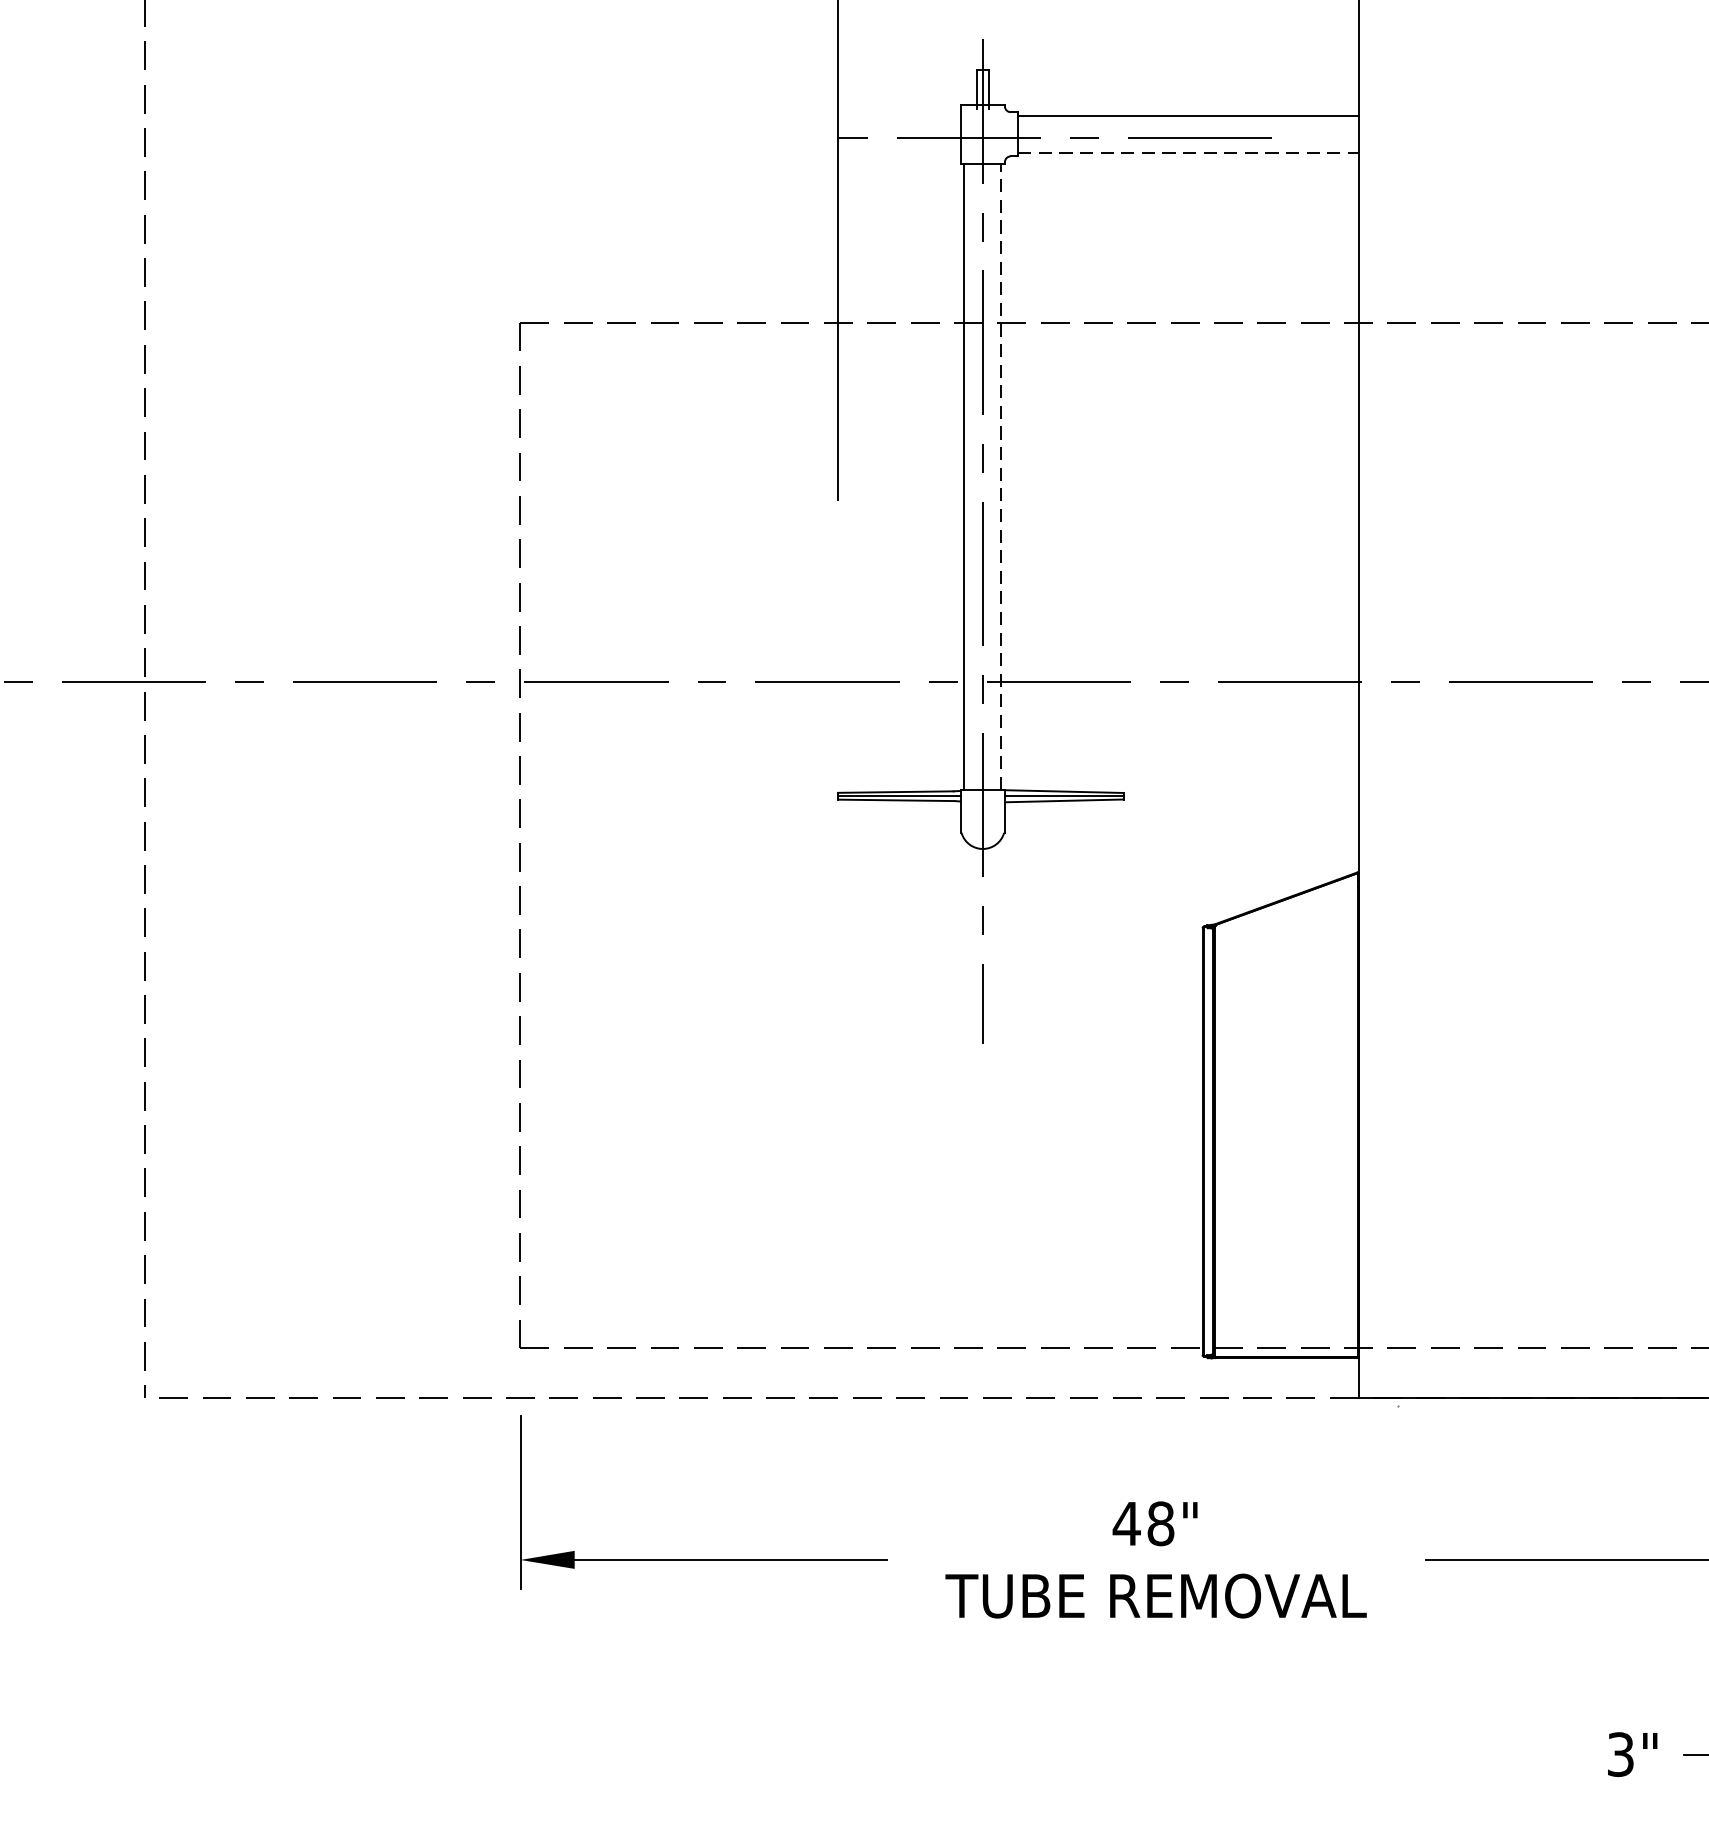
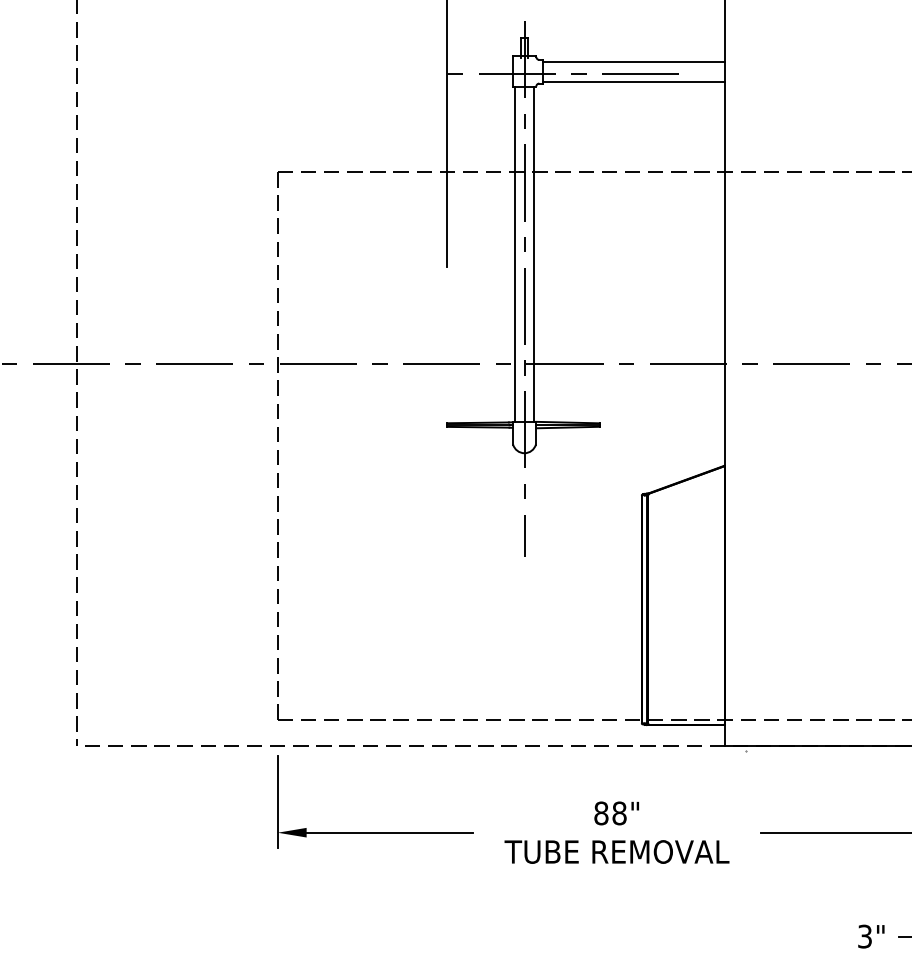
line: (1188, 152) -> (634, 81), dashed -> solid
line: (1001, 476) -> (534, 254), dashed -> solid
text: (1125, 1523) -> (600, 813), 48" -> 88"

